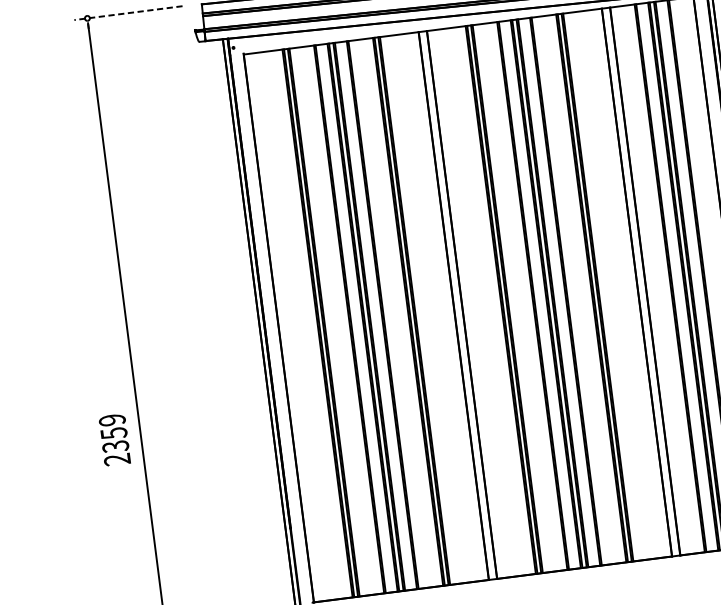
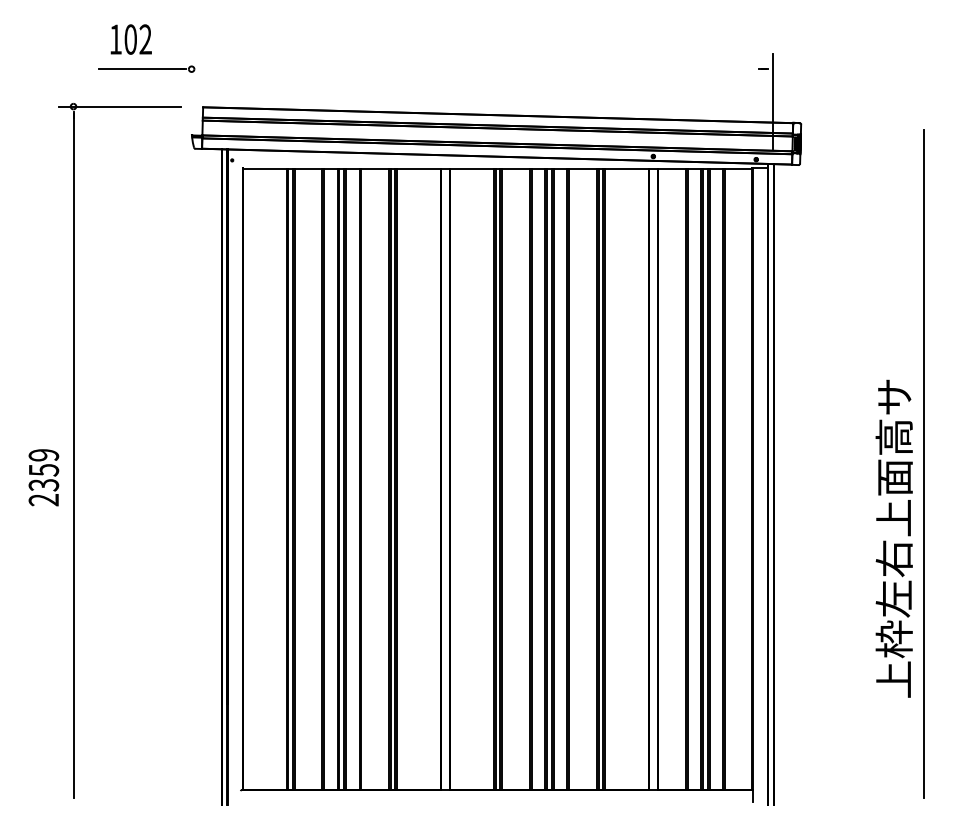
line: (127, 13) -> (119, 106), dashed -> solid
text: (114, 439) -> (43, 477), moved

